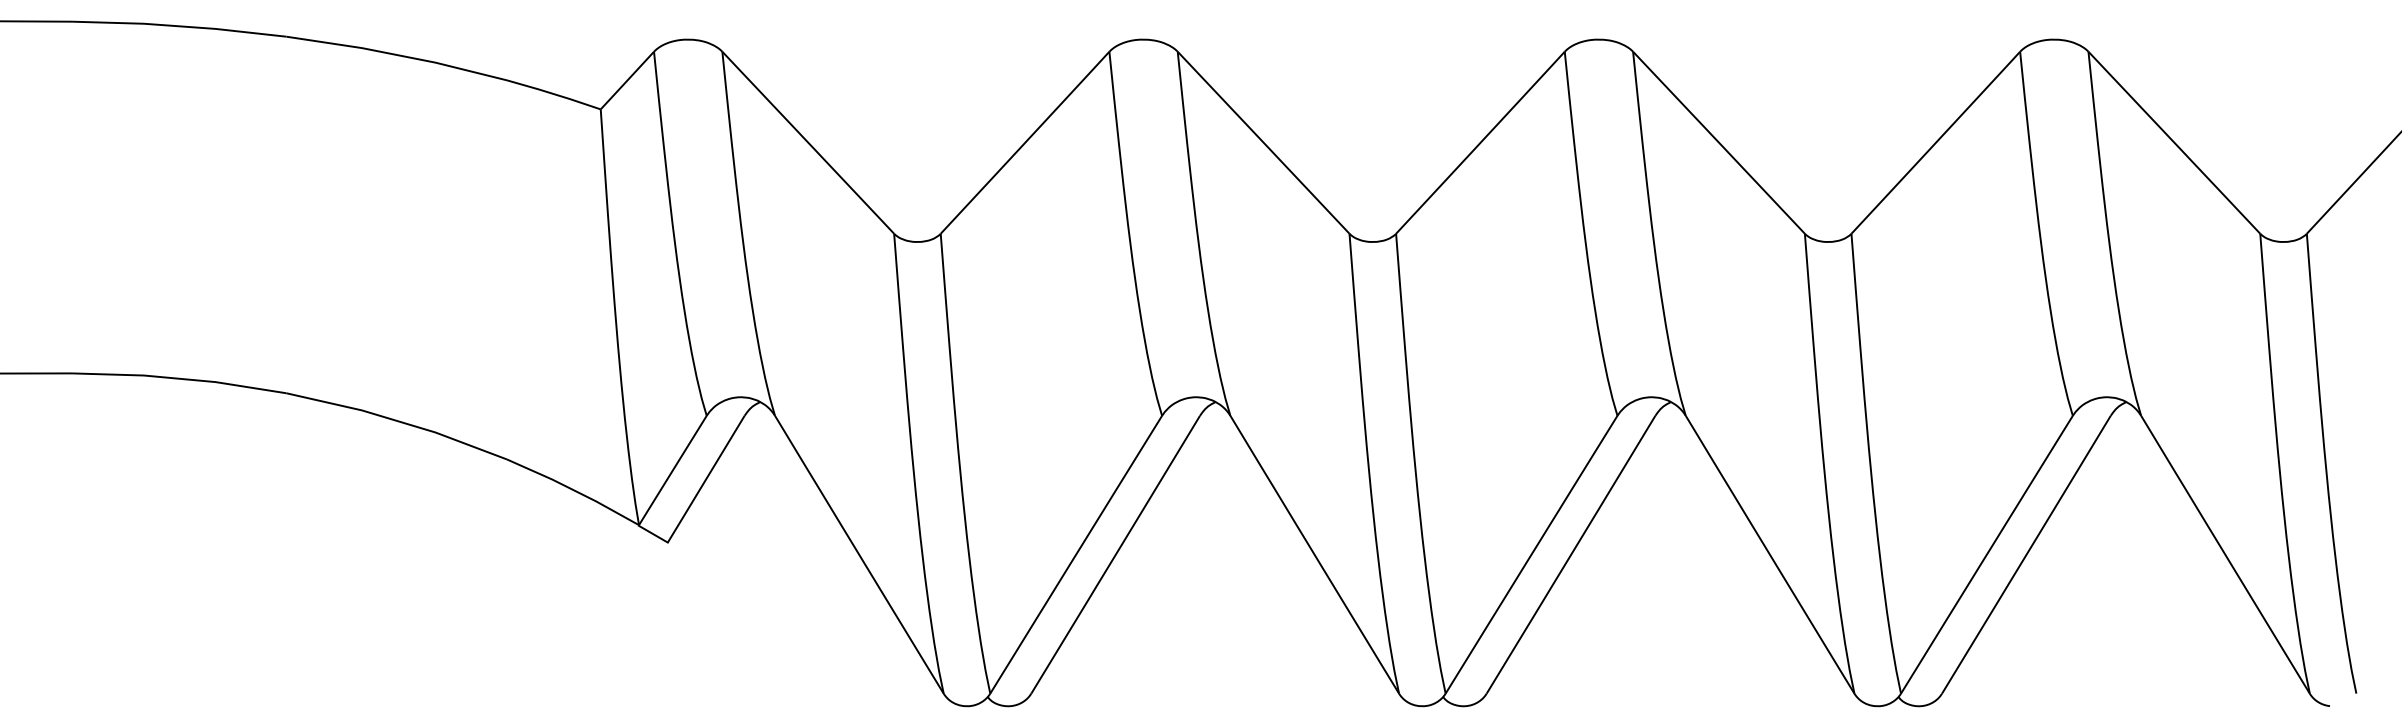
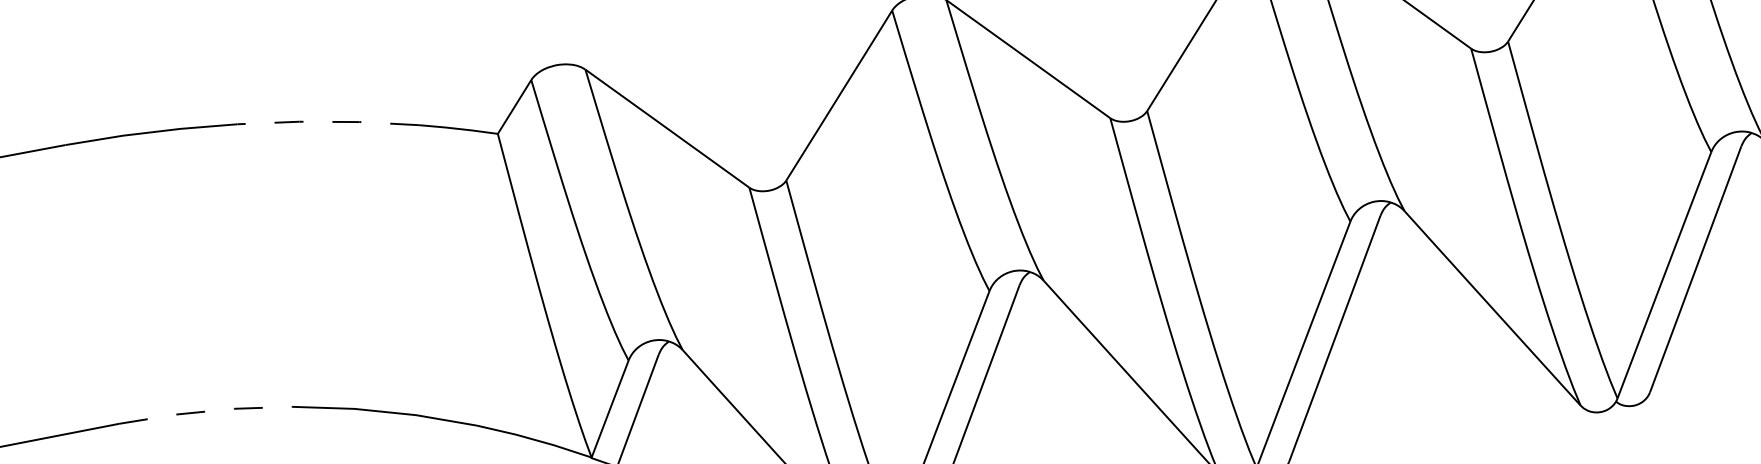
line: (397, 55) -> (328, 122), solid -> dashed
line: (179, 378) -> (205, 411), solid -> dashed

